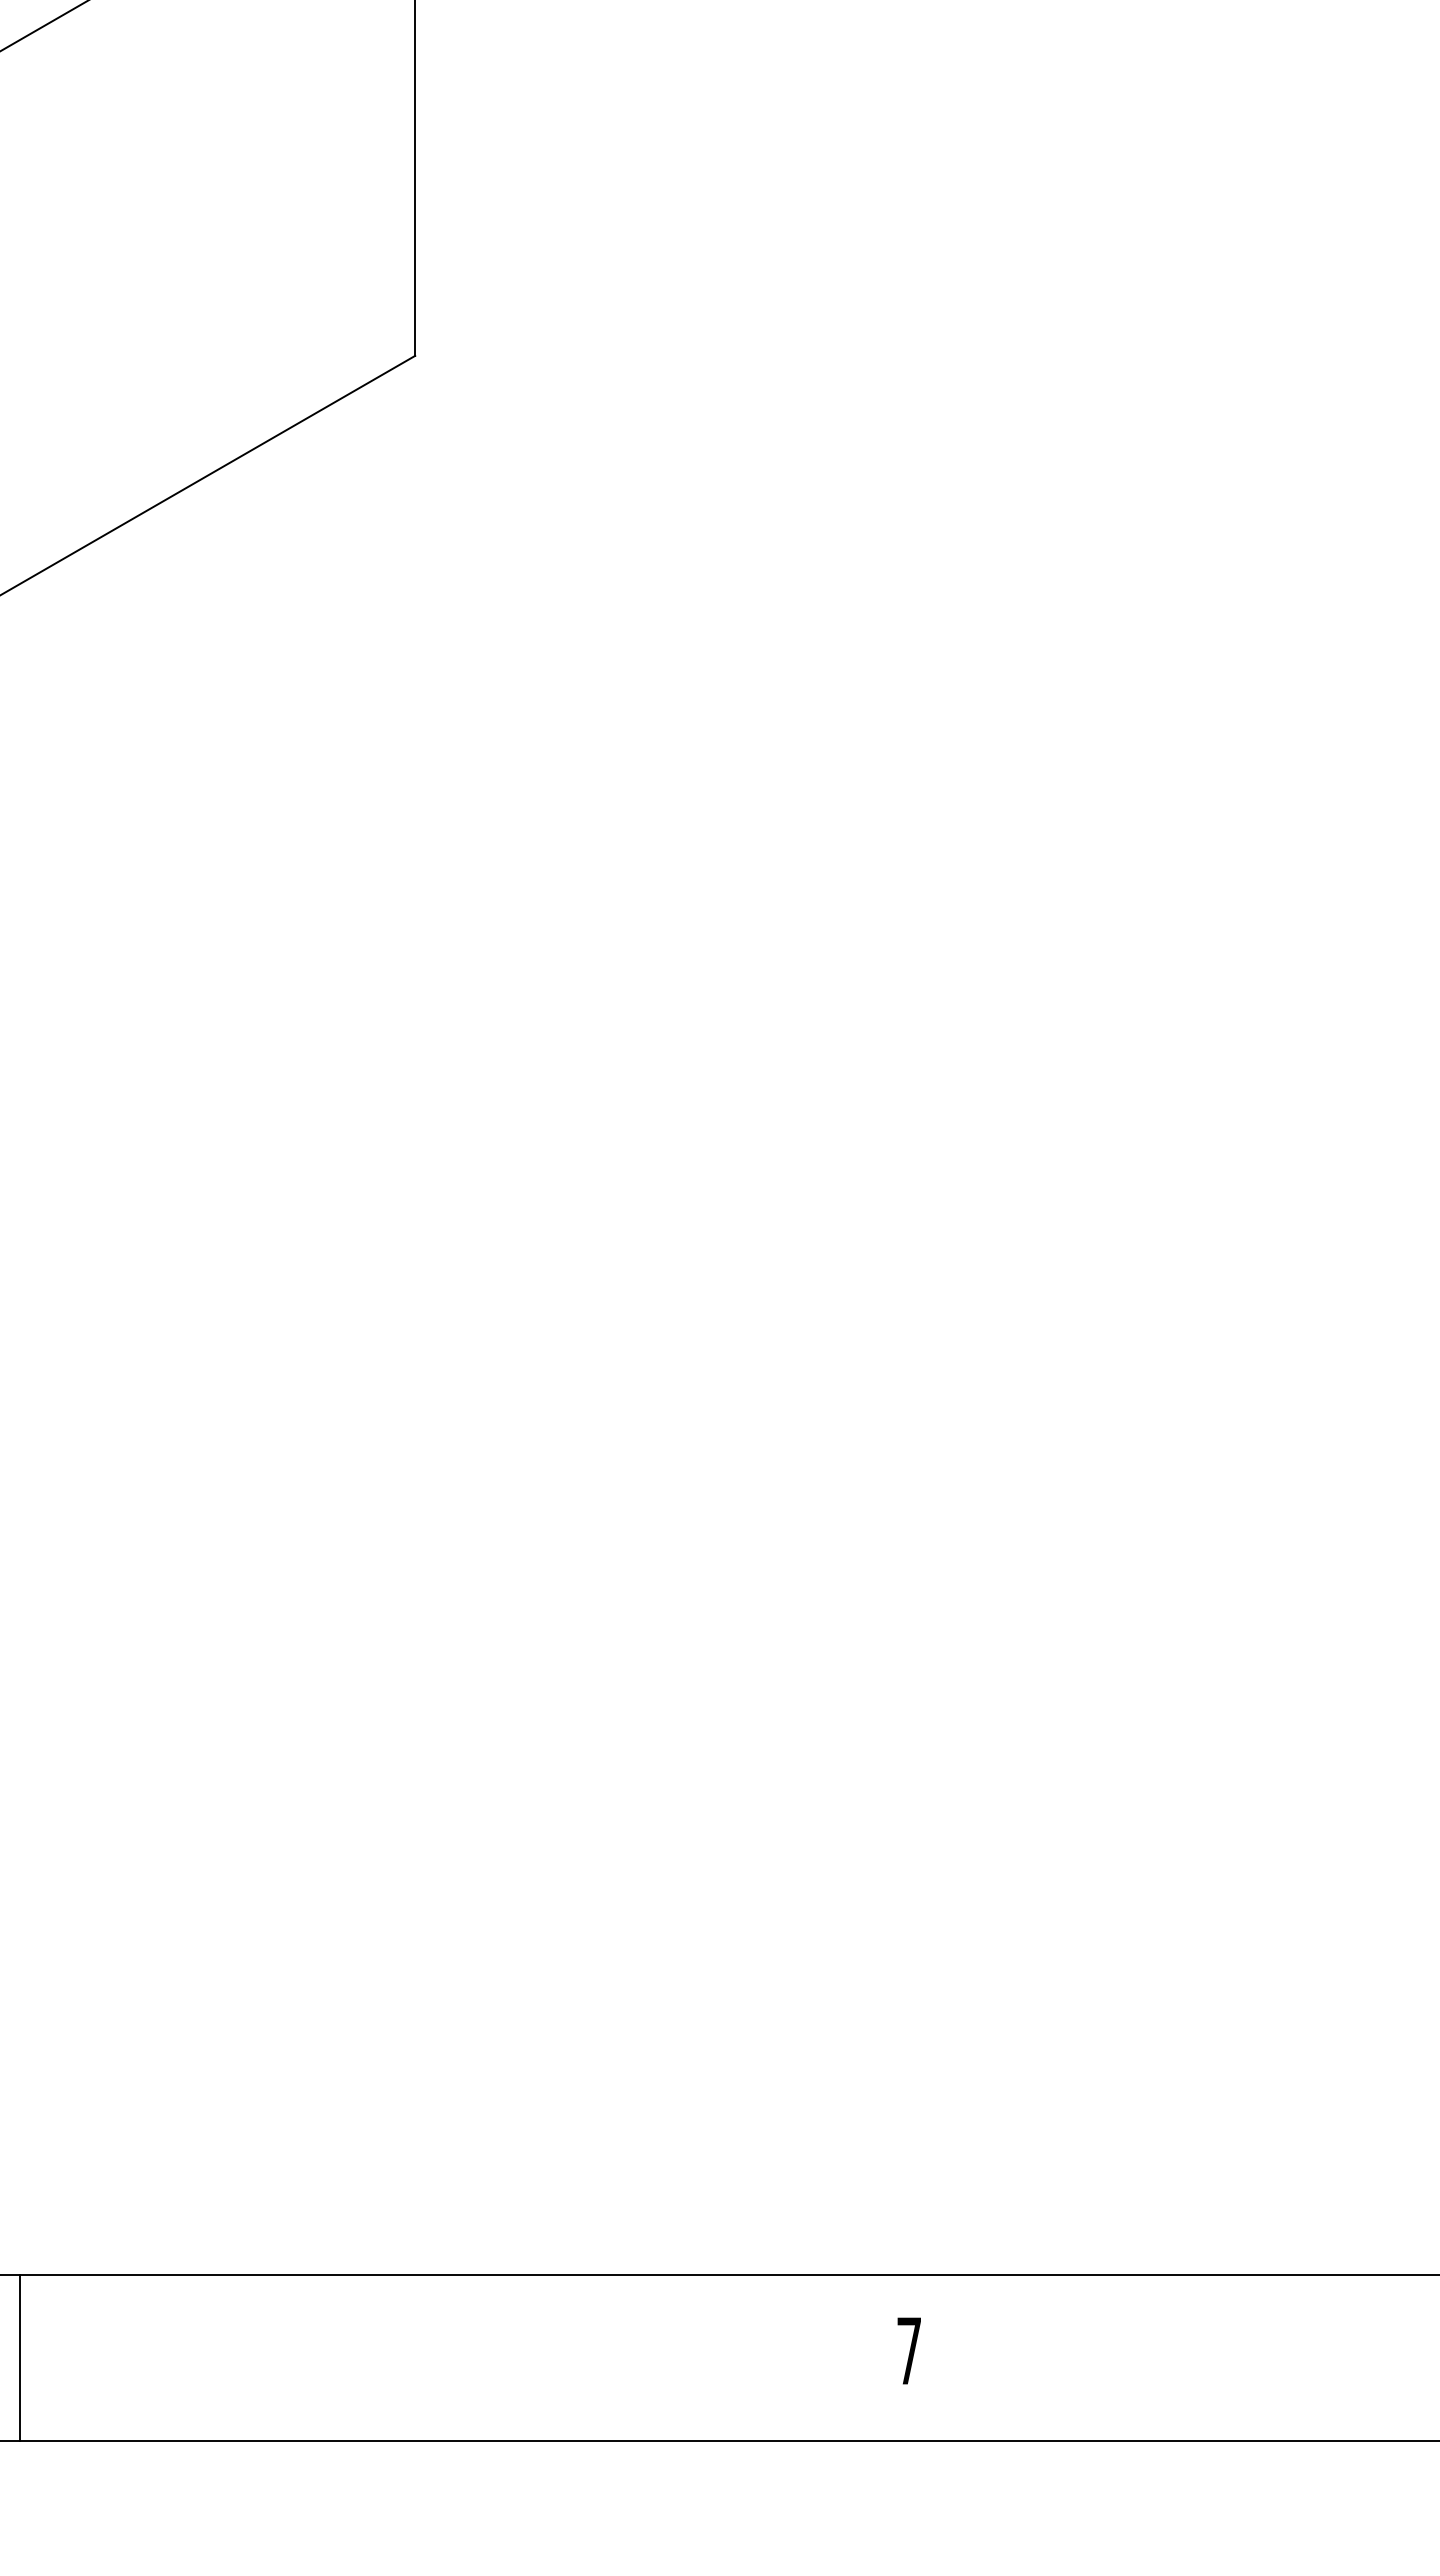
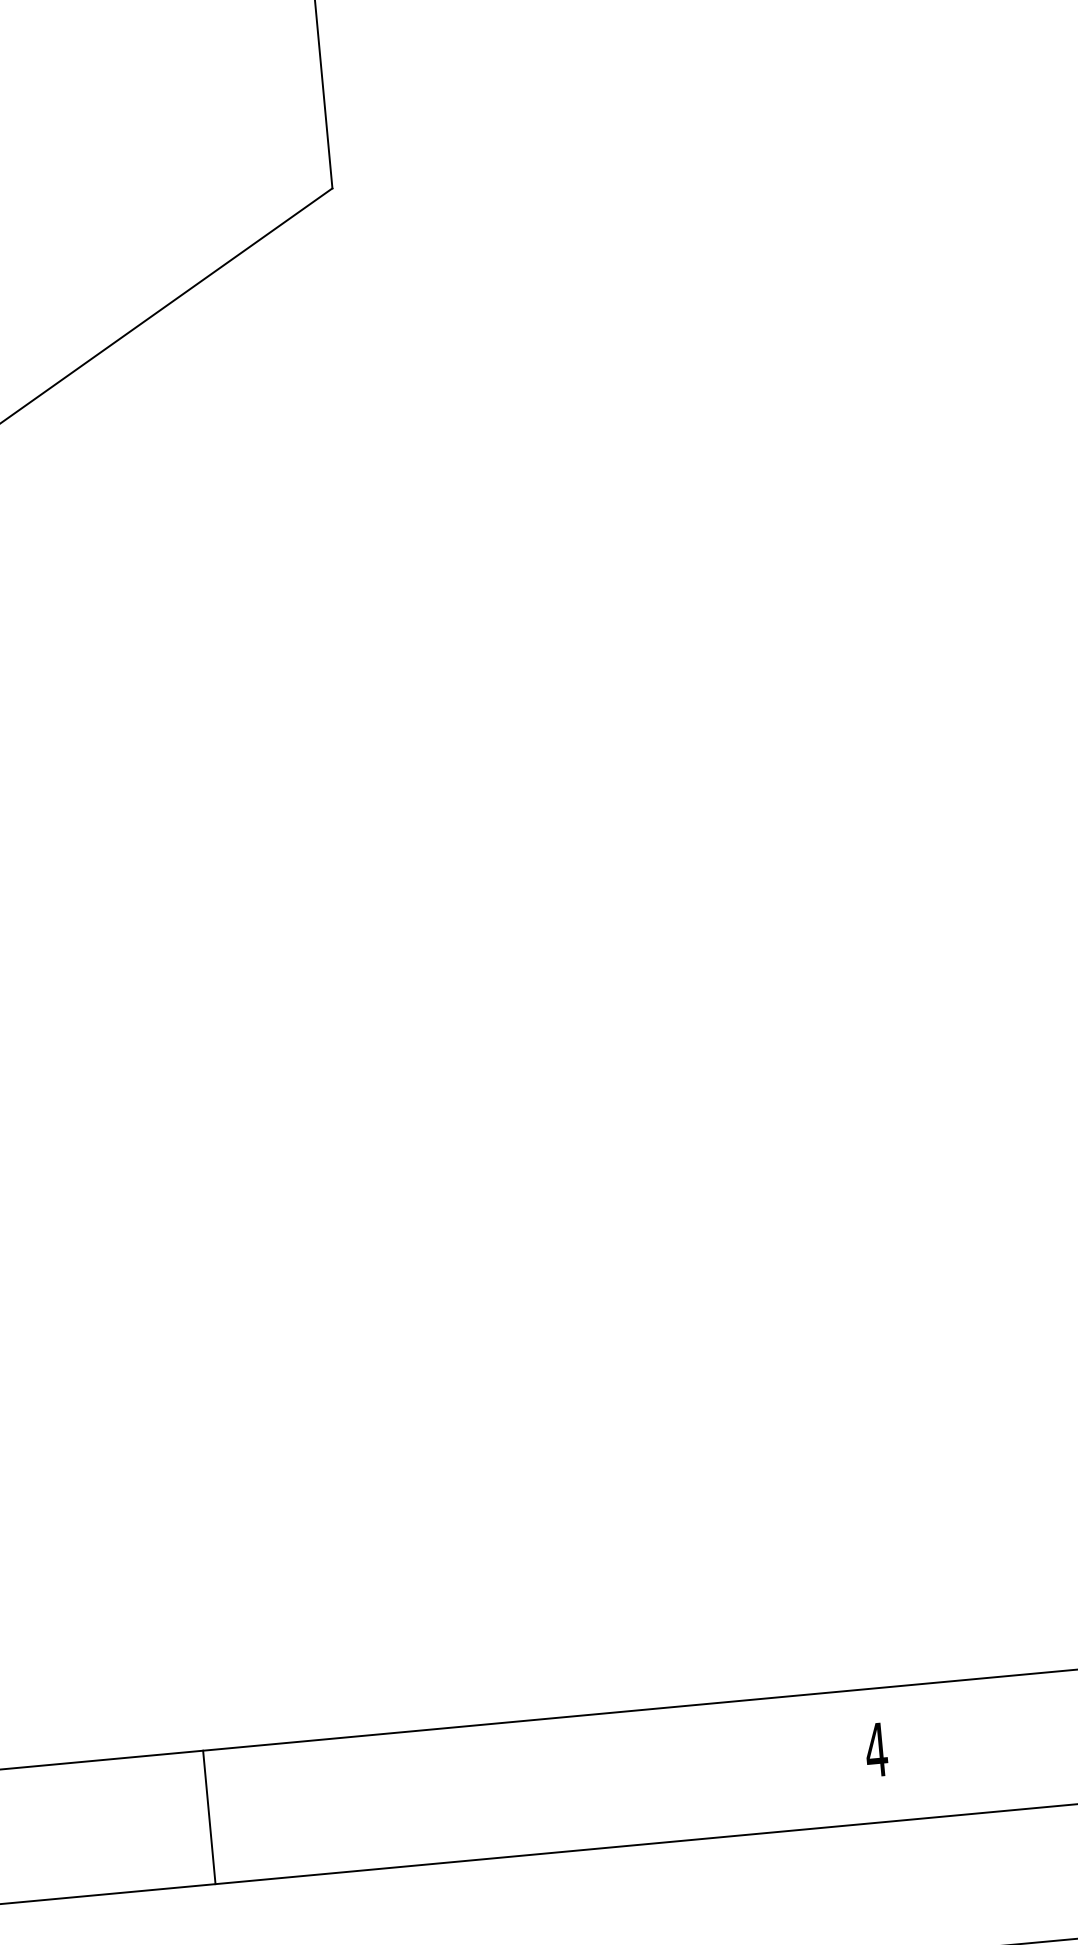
text: (909, 2350) -> (876, 1749), 7 -> 4
line: (19, 2357) -> (209, 1817), moved

